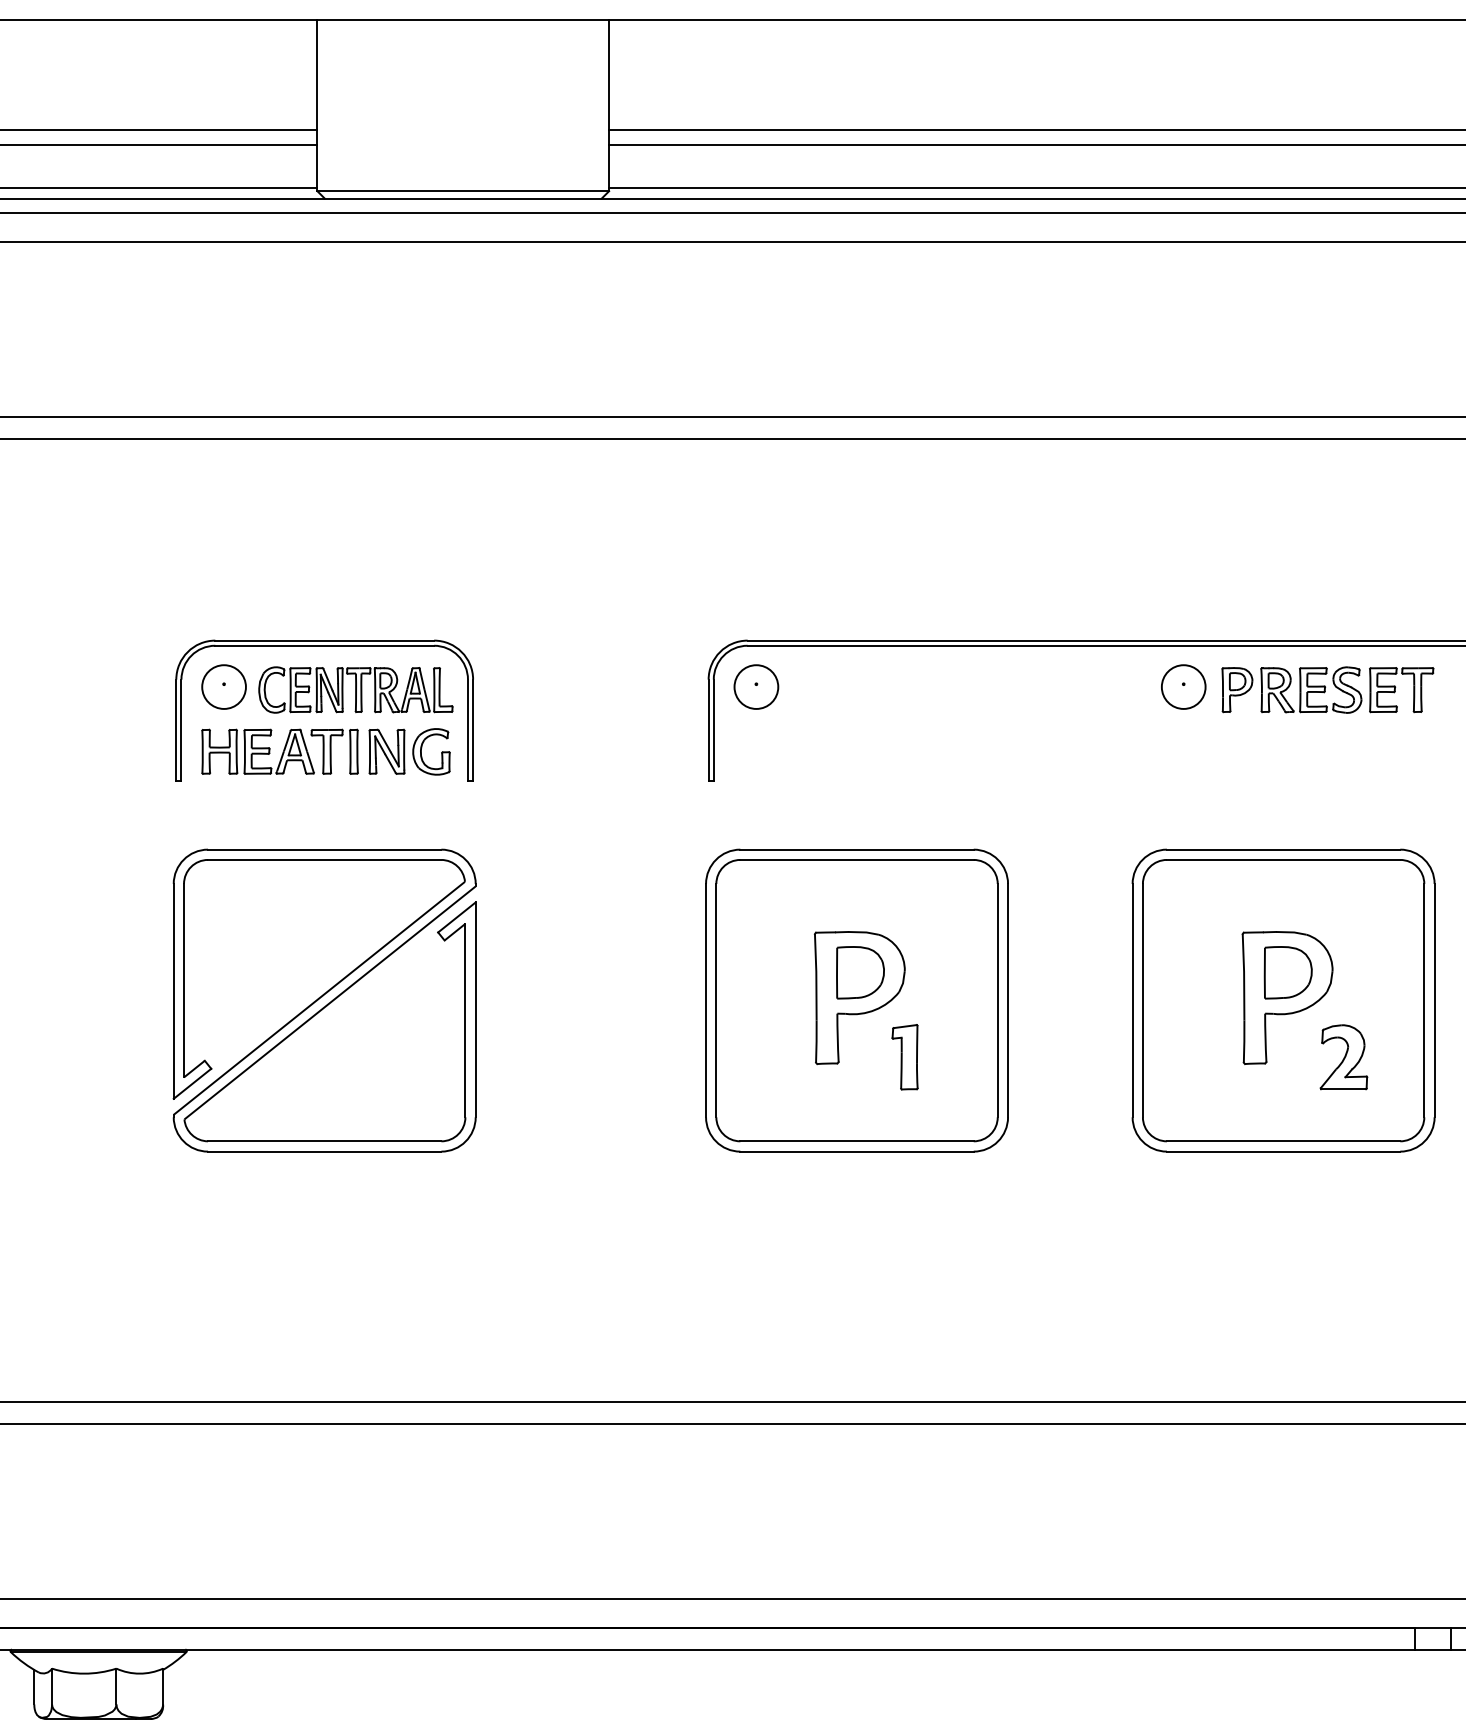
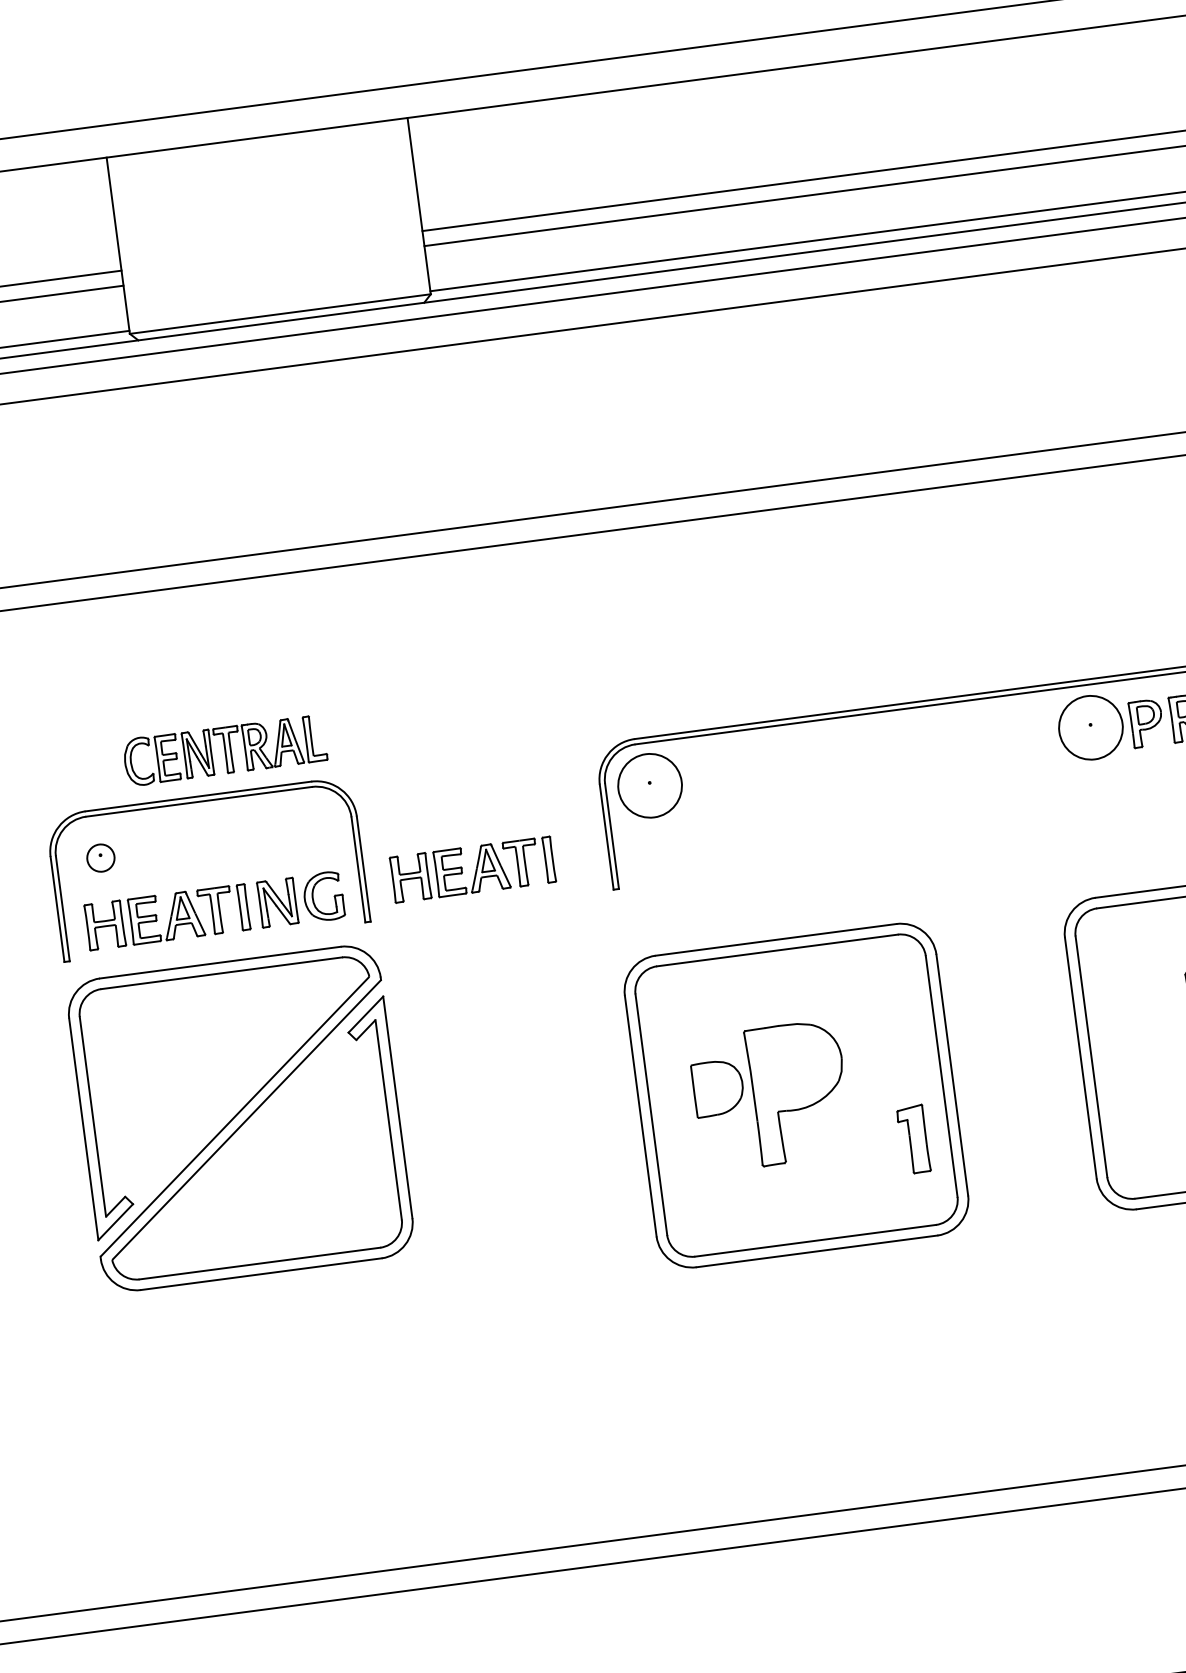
circle: (223, 686) -> (100, 857), size x0.6
circle: (756, 686) -> (650, 785), size x1.4
circle: (1183, 686) -> (1090, 727), size x1.4
part: (355, 689) -> (224, 749), moved
part: (576, 744) -> (472, 869), added
part: (860, 972) -> (718, 1087), moved
part: (324, 1000) -> (240, 1118), moved
part: (904, 1057) -> (913, 1139), moved

